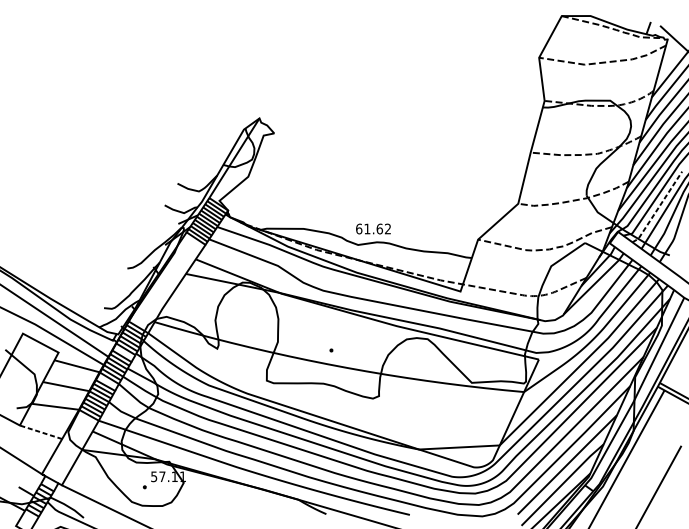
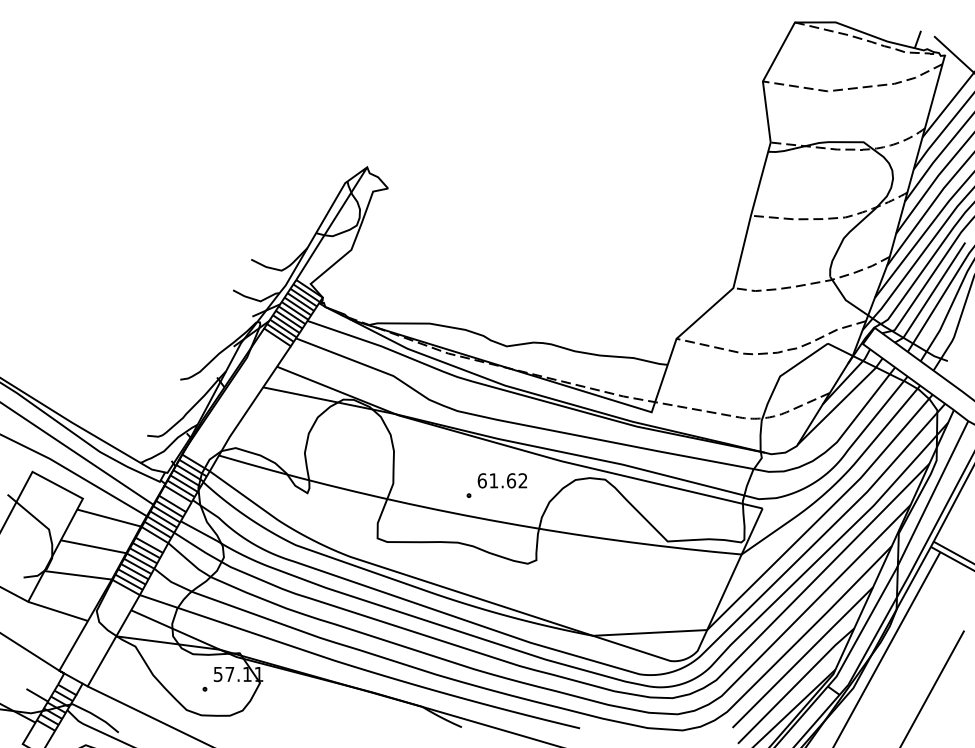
line: (658, 208) -> (931, 294), dashed -> solid
text: (373, 228) -> (502, 480), moved
line: (40, 432) -> (57, 611), dashed -> solid

